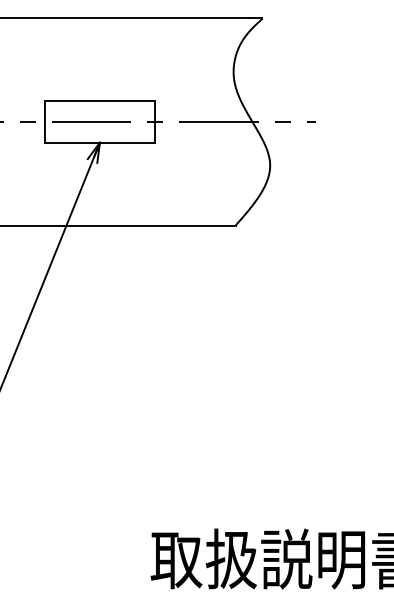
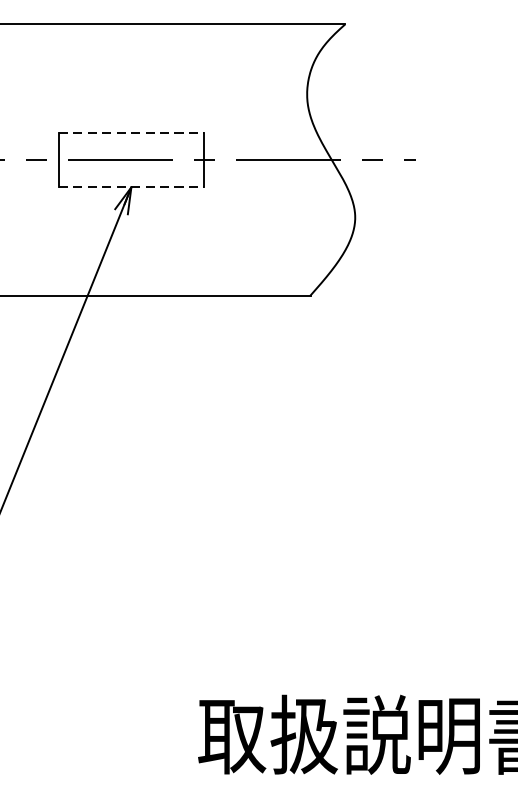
line: (100, 101) -> (132, 133), solid -> dashed
line: (100, 142) -> (132, 187), solid -> dashed

